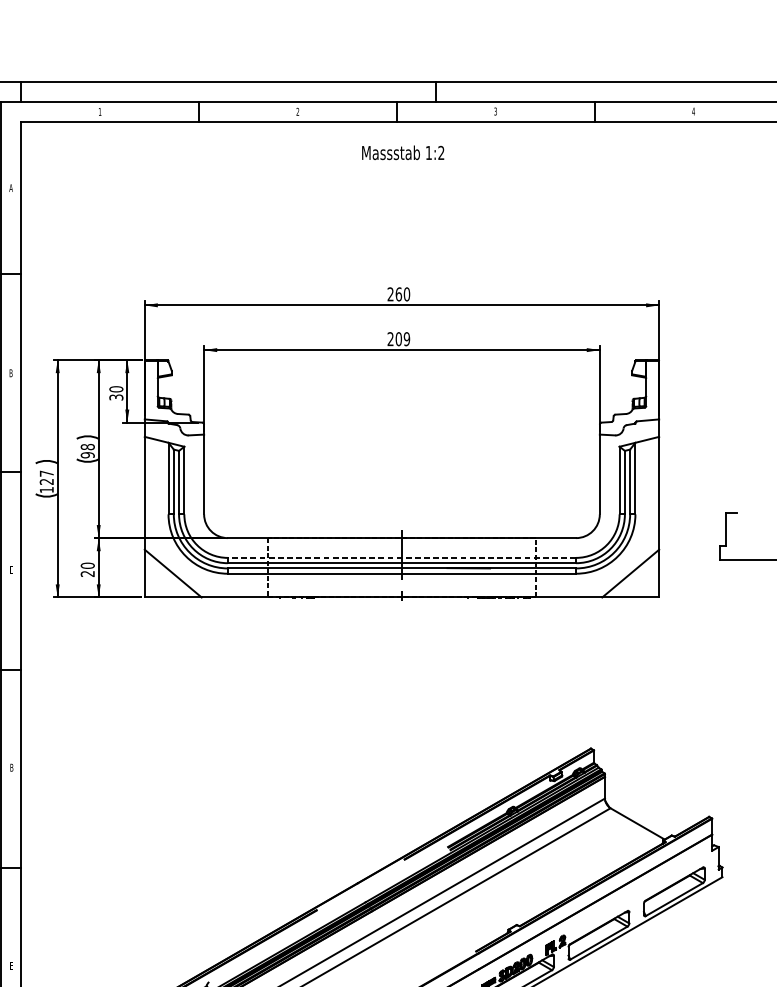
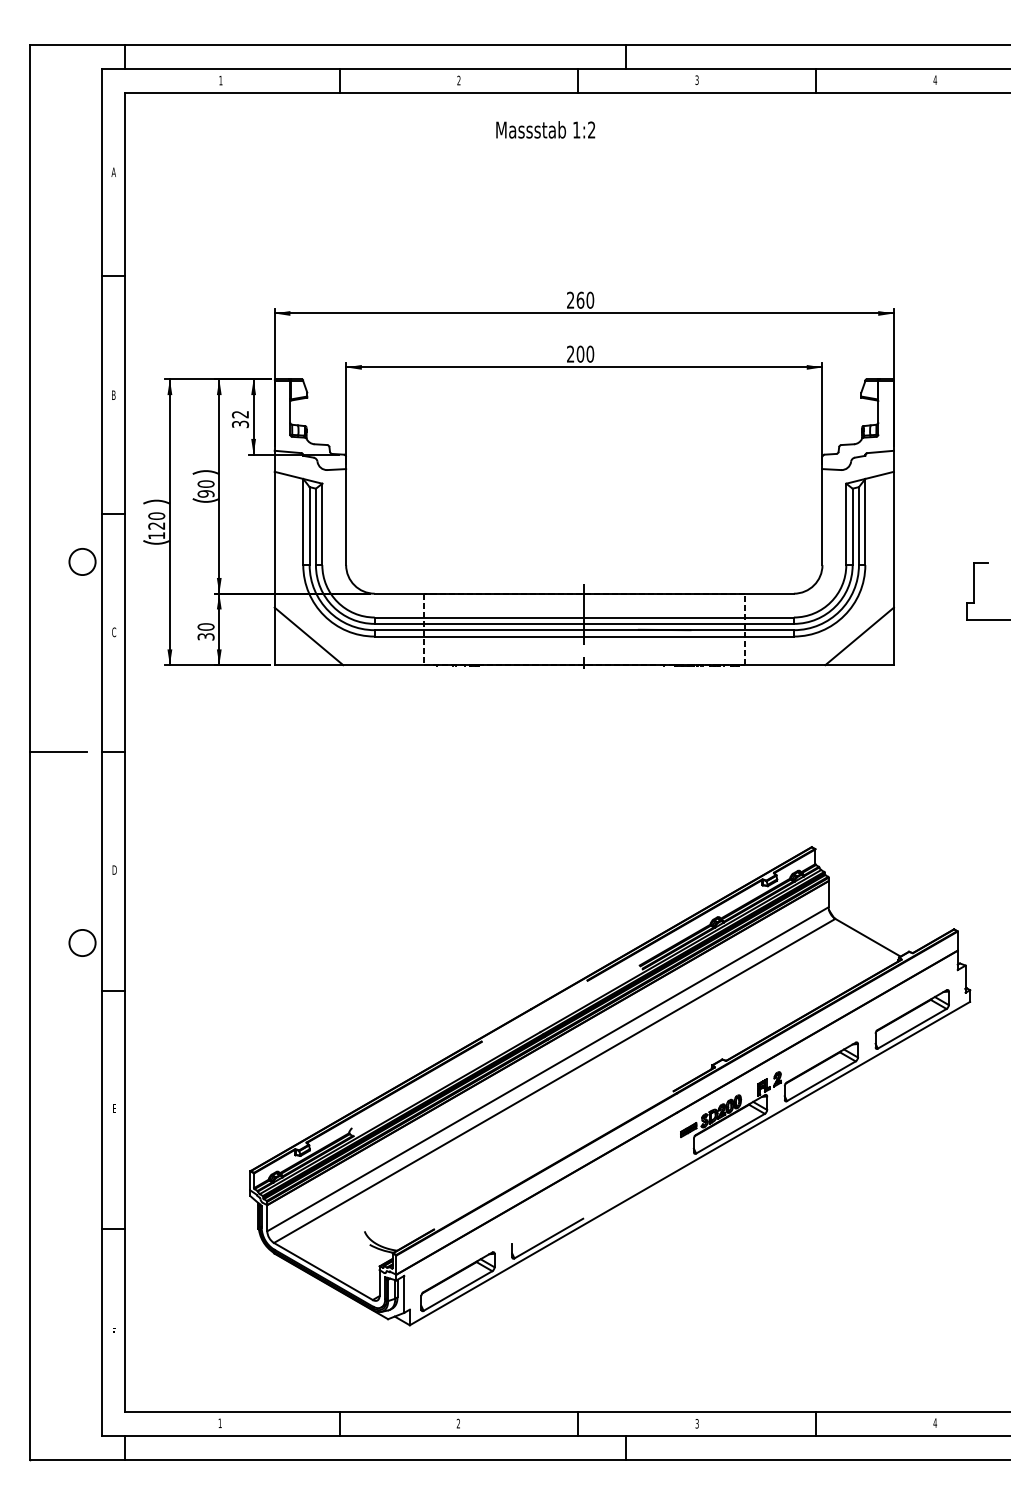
text: (402, 152) -> (545, 129), moved
text: (407, 339) -> (590, 354), 209 -> 200
text: (116, 389) -> (240, 414), 30 -> 32
text: (87, 446) -> (205, 483), 98 -> 90
text: (46, 473) -> (156, 515), 127 -> 120
line: (402, 557) -> (584, 617), dashed -> solid
text: (11, 570) -> (114, 632), E -> C
text: (88, 573) -> (206, 636), 20 -> 30
text: (11, 767) -> (114, 869), B -> D

